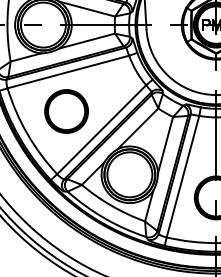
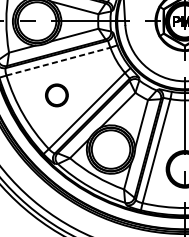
line: (68, 72) -> (58, 62), solid -> dashed
part: (66, 111) -> (56, 95), size x0.6

